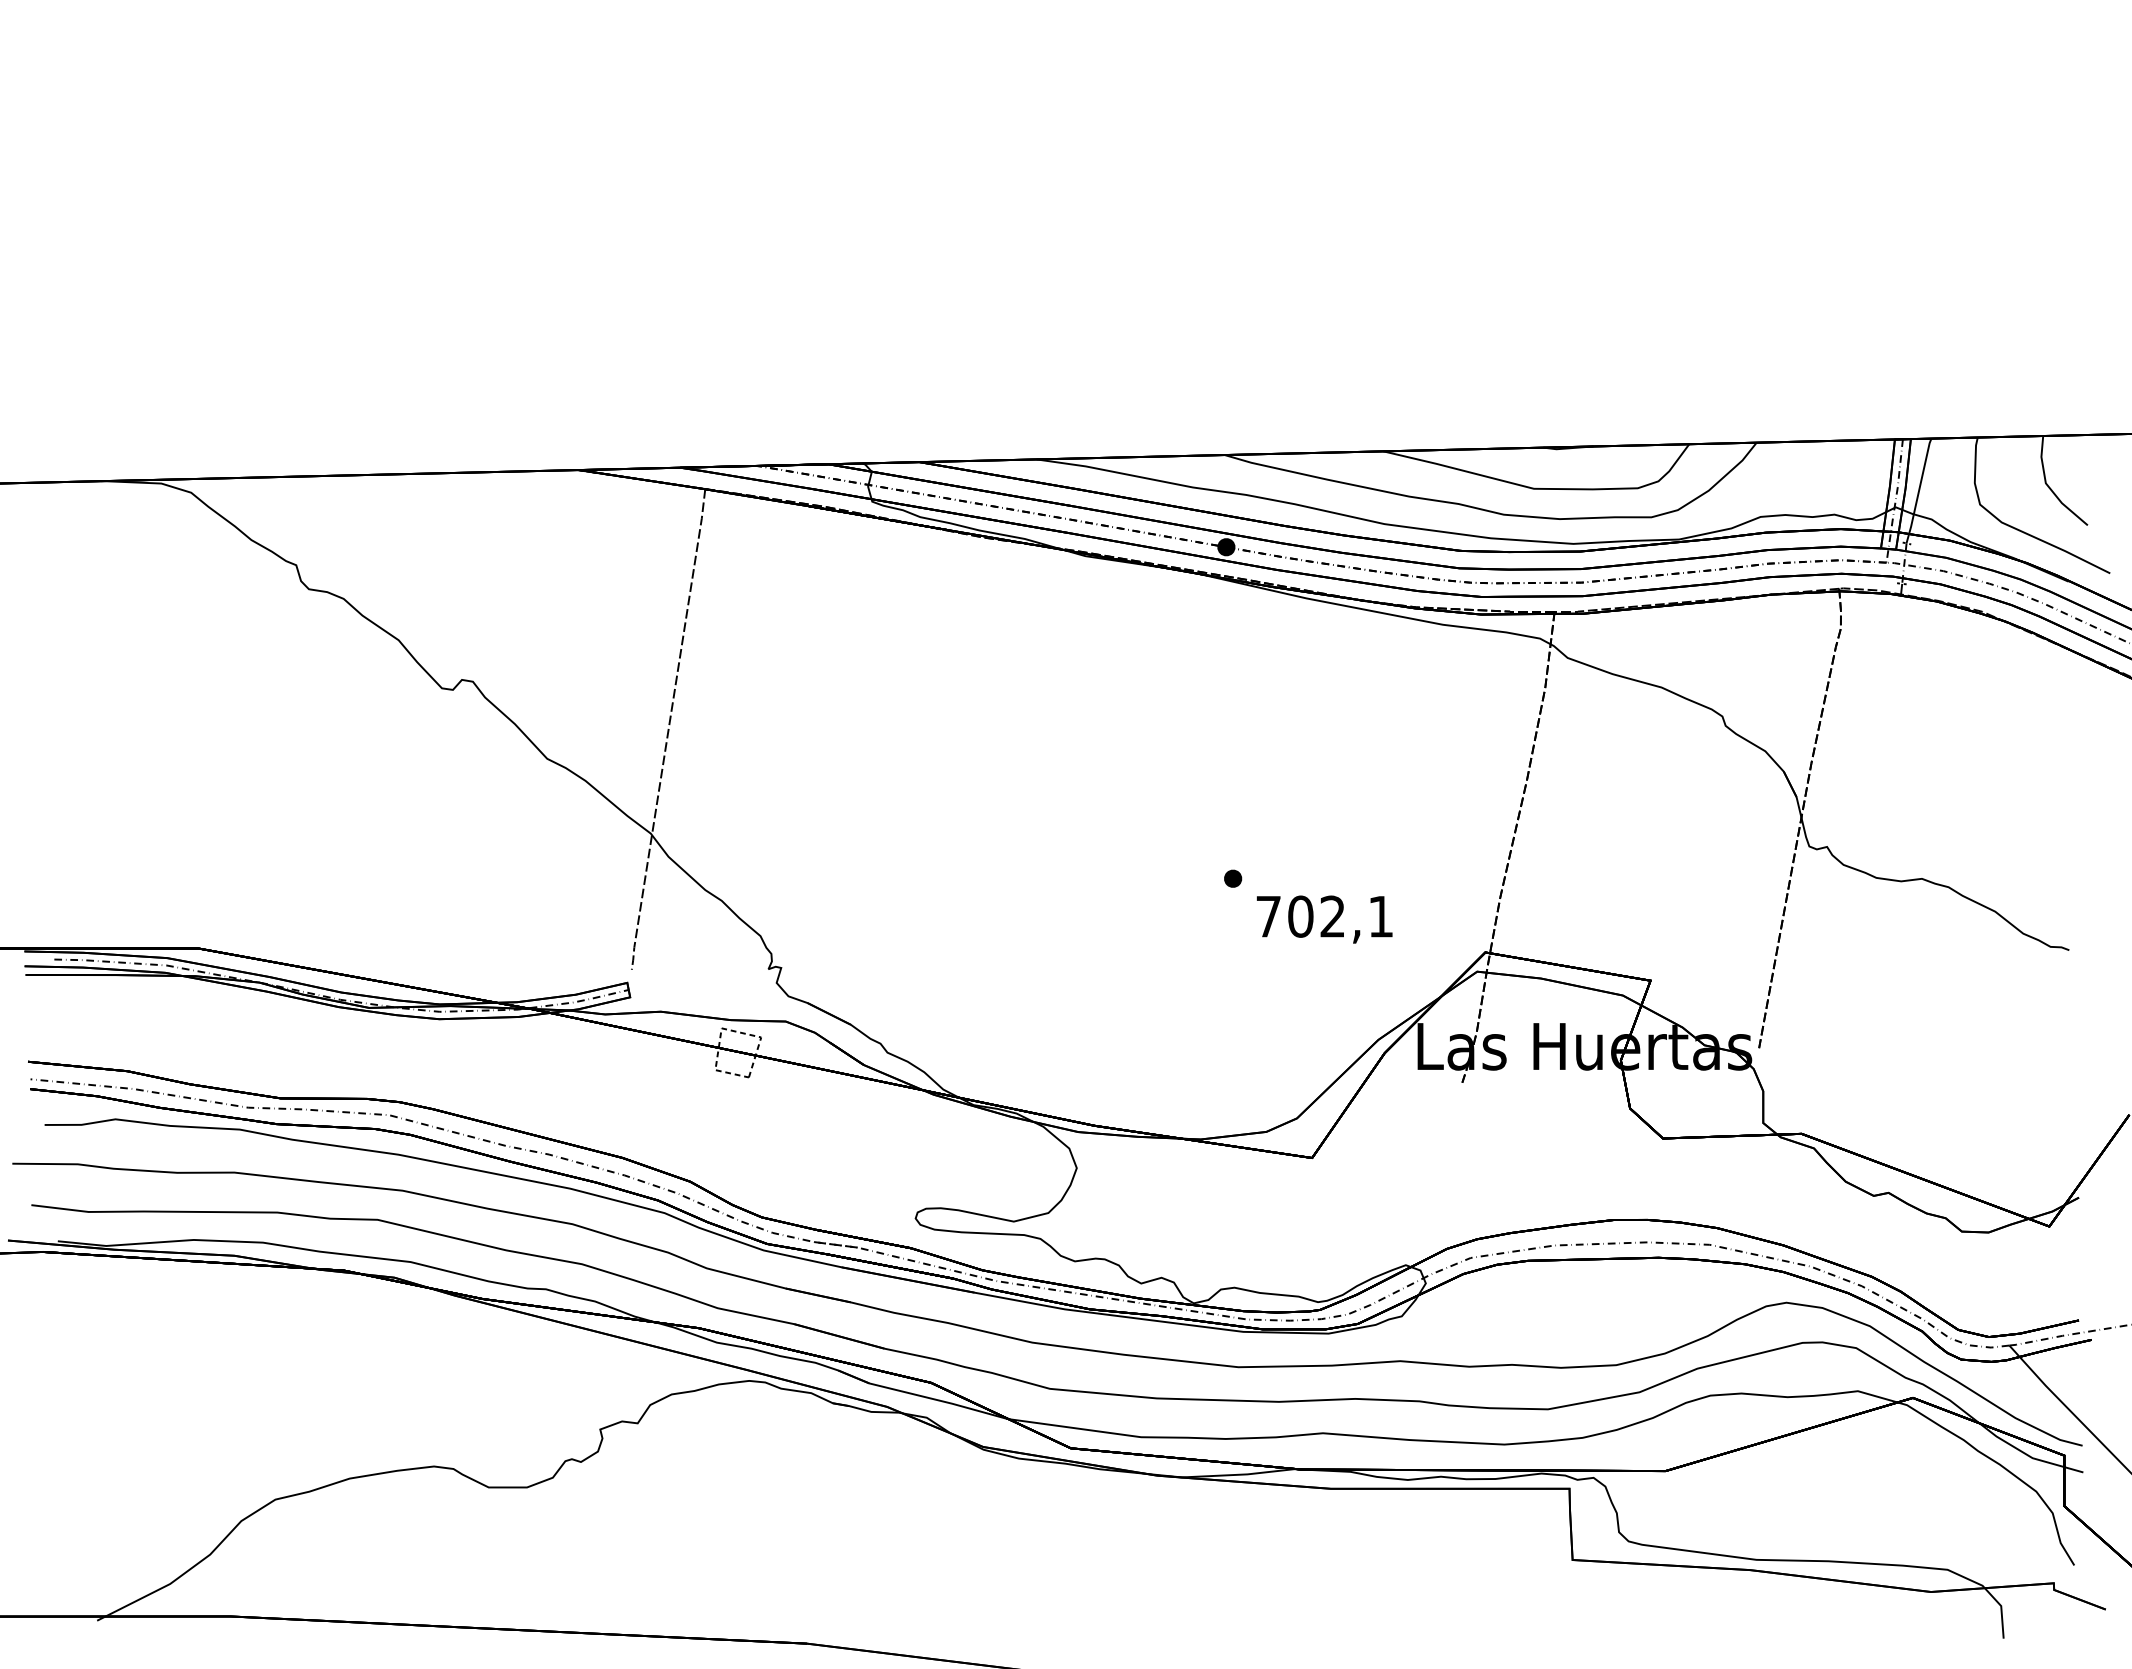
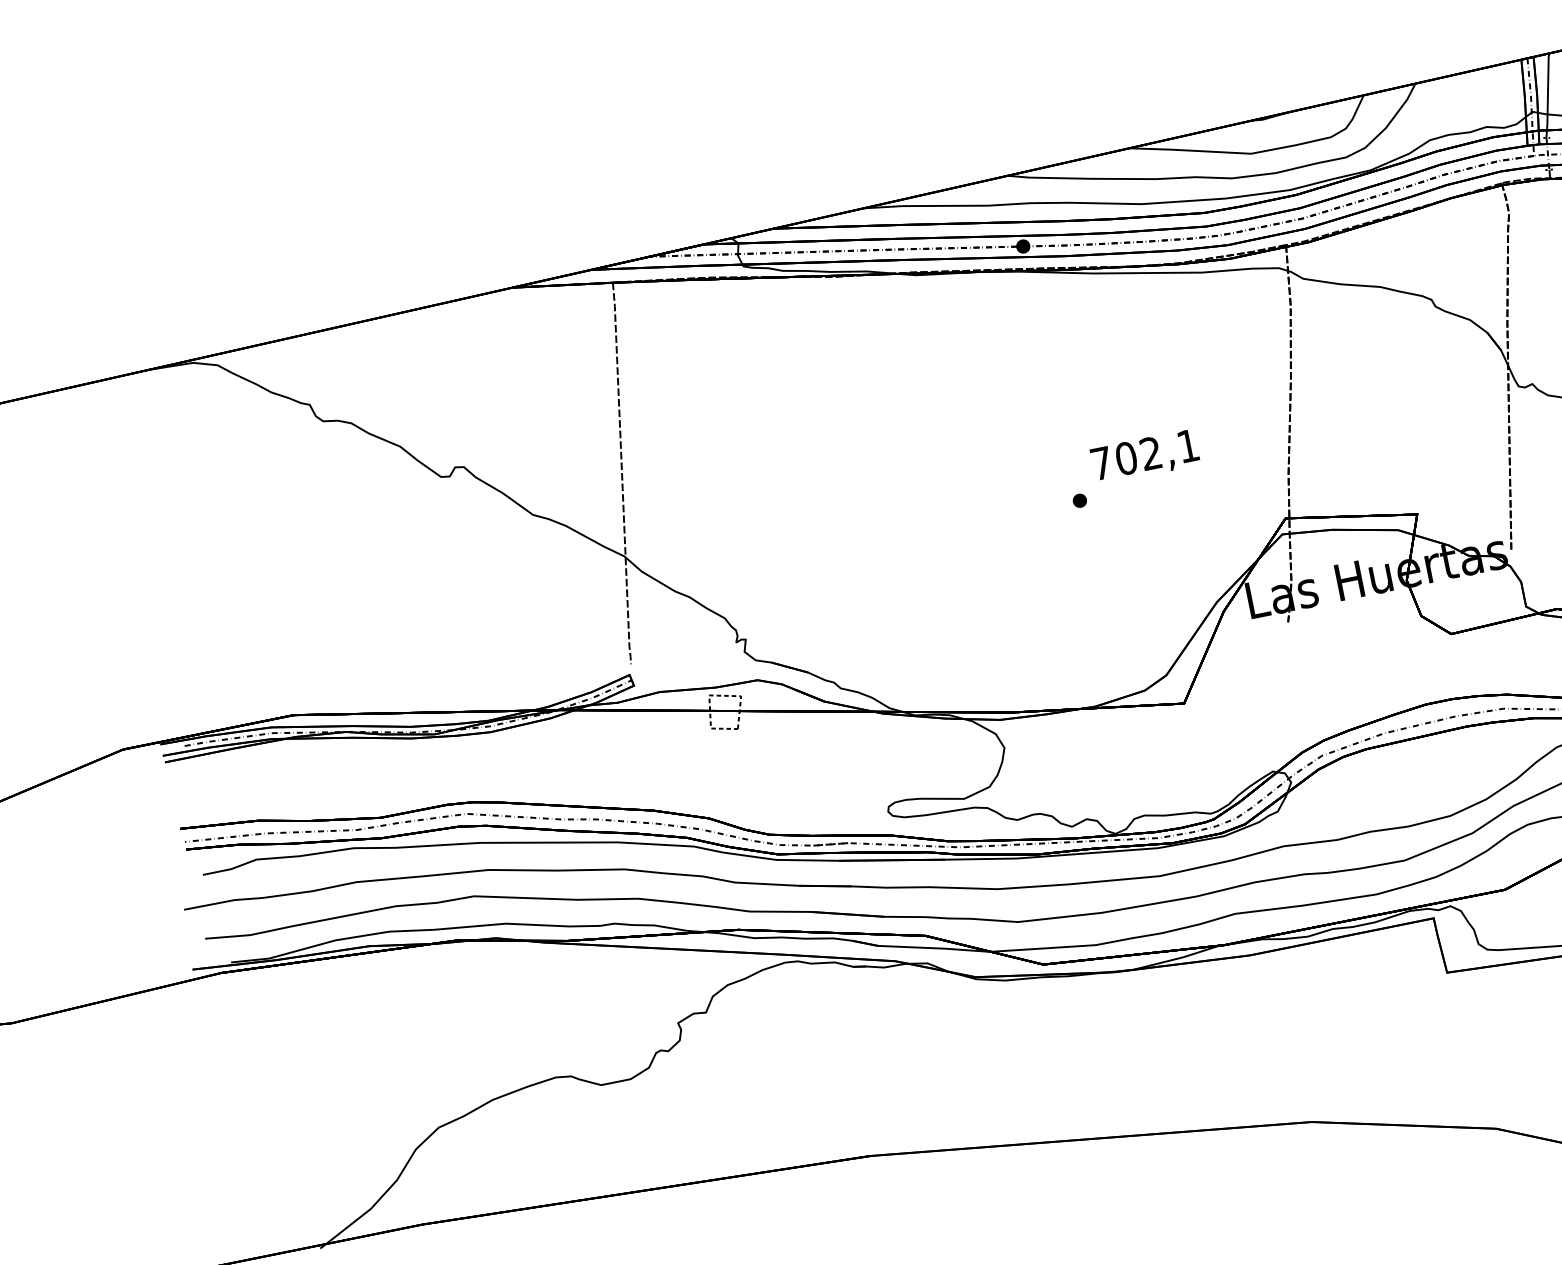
text: (1324, 919) -> (1145, 456), moved

